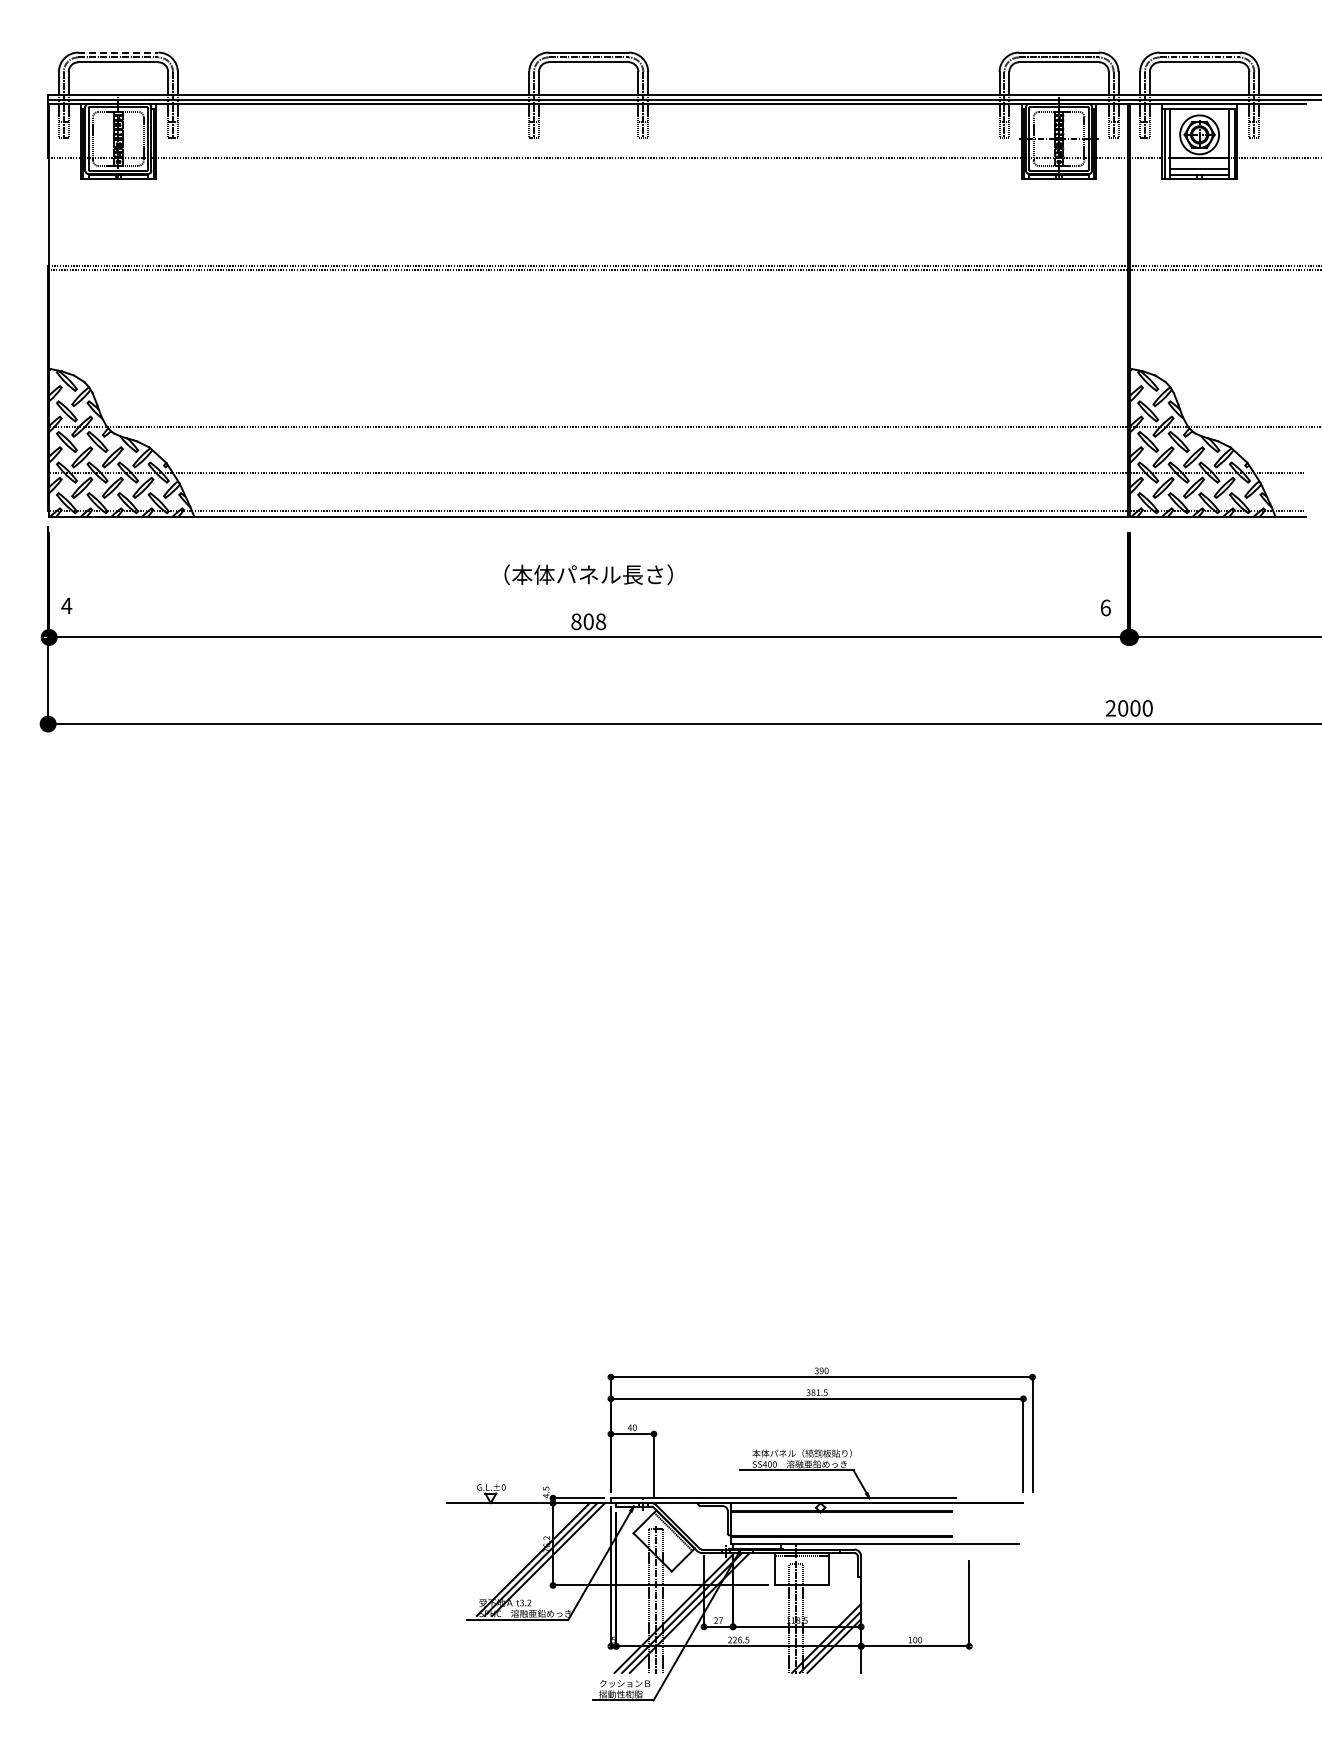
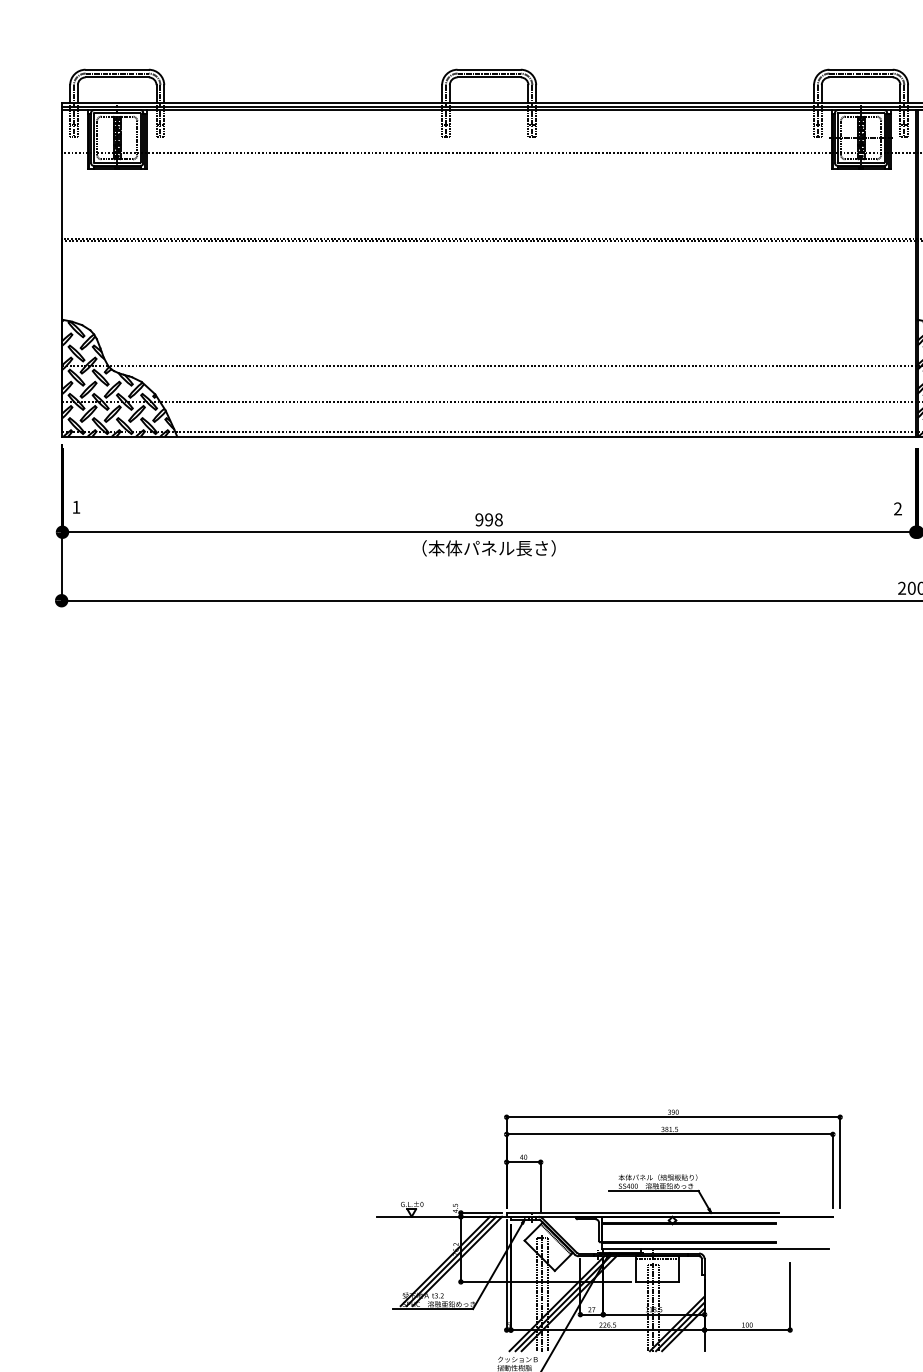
line: (118, 52) -> (117, 69), dashed -> solid
text: (588, 574) -> (488, 548), moved
text: (66, 605) -> (76, 506), 4 -> 1
text: (1105, 607) -> (897, 508), 6 -> 2
text: (582, 621) -> (484, 519), 808 -> 998

